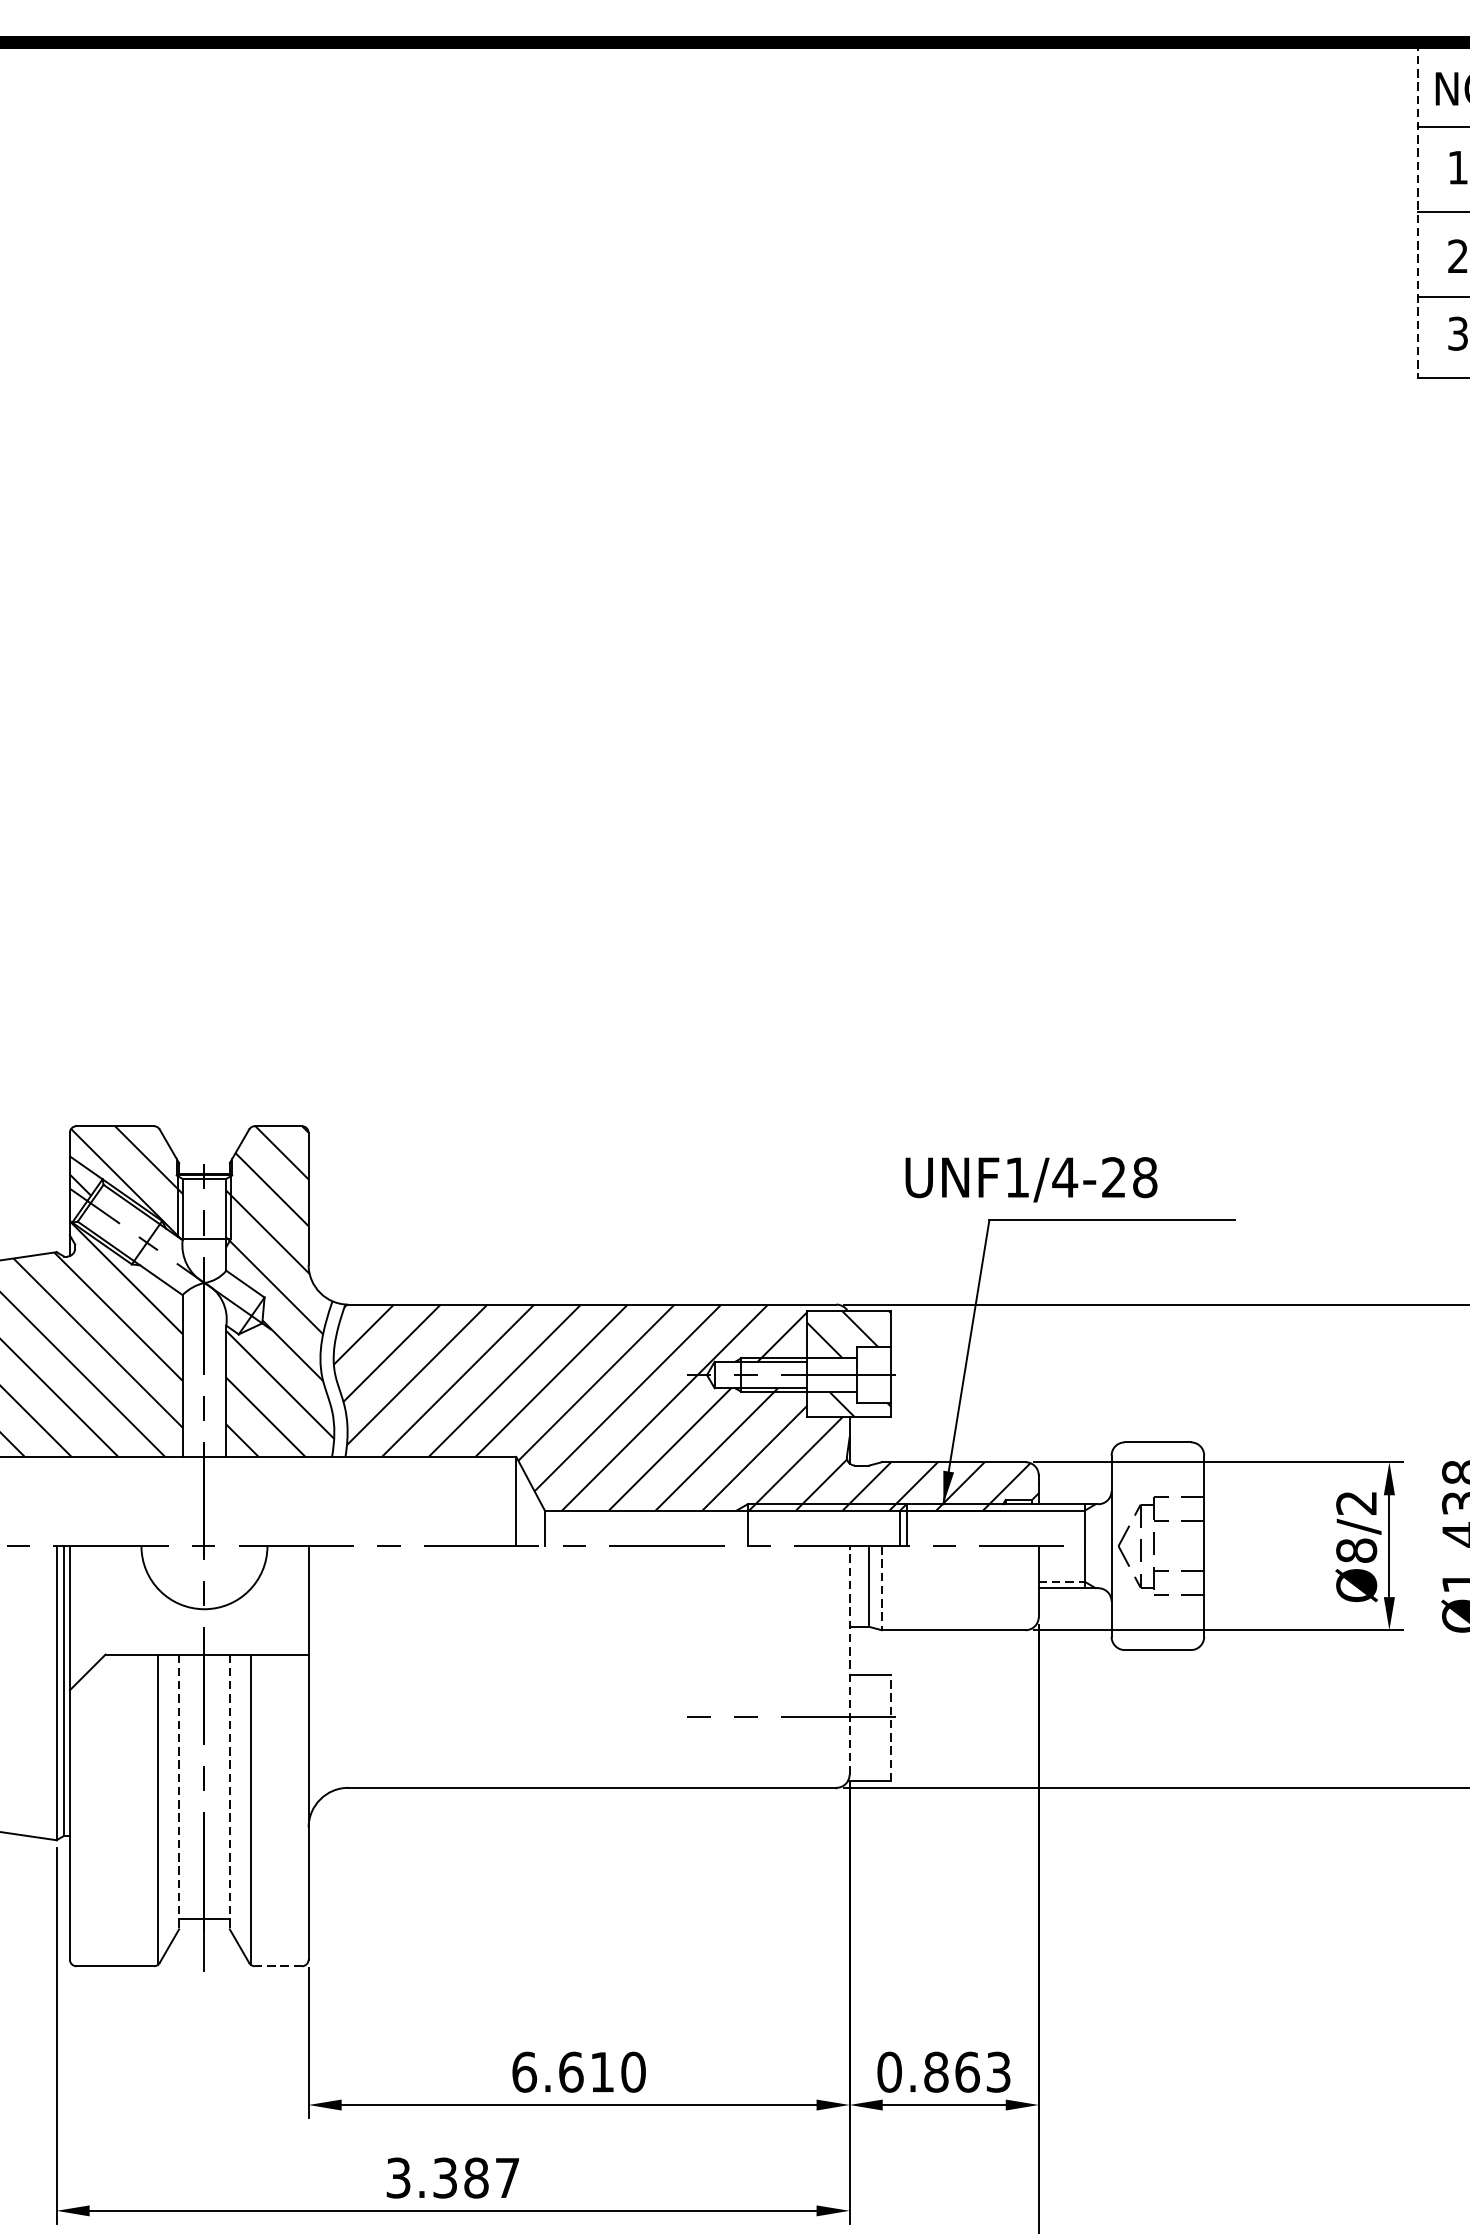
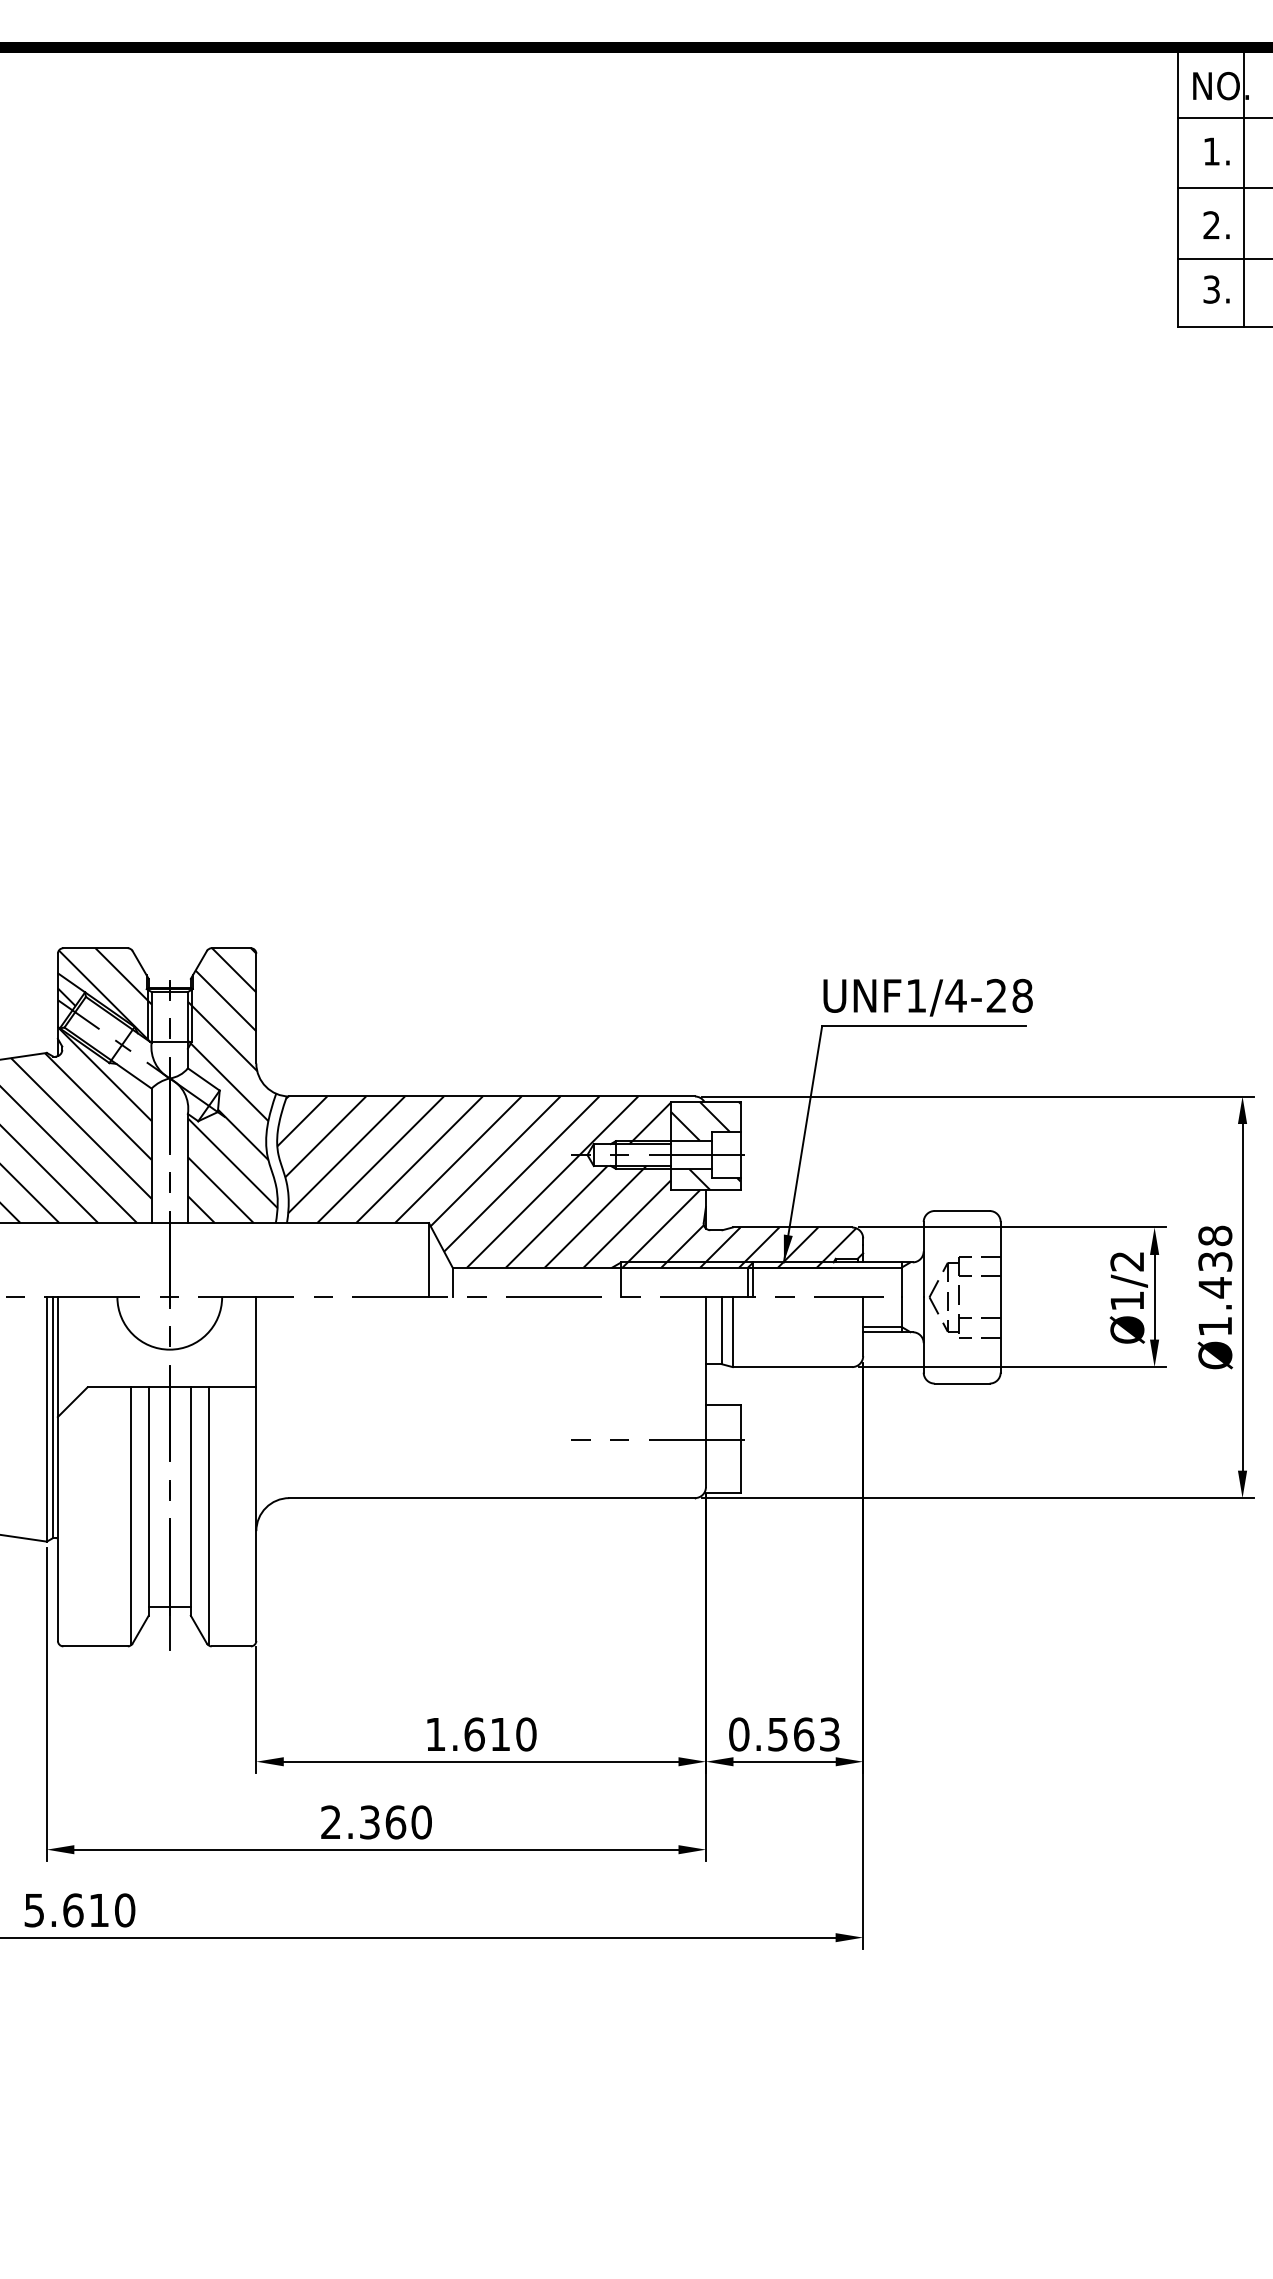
line: (1418, 210) -> (1178, 187), dashed -> solid
text: (1030, 1179) -> (927, 997), moved
text: (1356, 1551) -> (1127, 1301), Ø8/2 -> Ø1/2
line: (1062, 1581) -> (882, 1326), dashed -> solid
line: (881, 1588) -> (732, 1332), dashed -> solid
line: (849, 1660) -> (705, 1392), dashed -> solid
line: (891, 1728) -> (740, 1448), dashed -> solid
line: (178, 1793) -> (148, 1502), dashed -> solid
line: (229, 1793) -> (190, 1502), dashed -> solid
line: (278, 1966) -> (231, 1646), dashed -> solid
text: (524, 2072) -> (435, 1734), 6.610 -> 1.610
text: (936, 2072) -> (778, 1734), 0.863 -> 0.563
text: (453, 2178) -> (376, 1822), 3.387 -> 2.360

